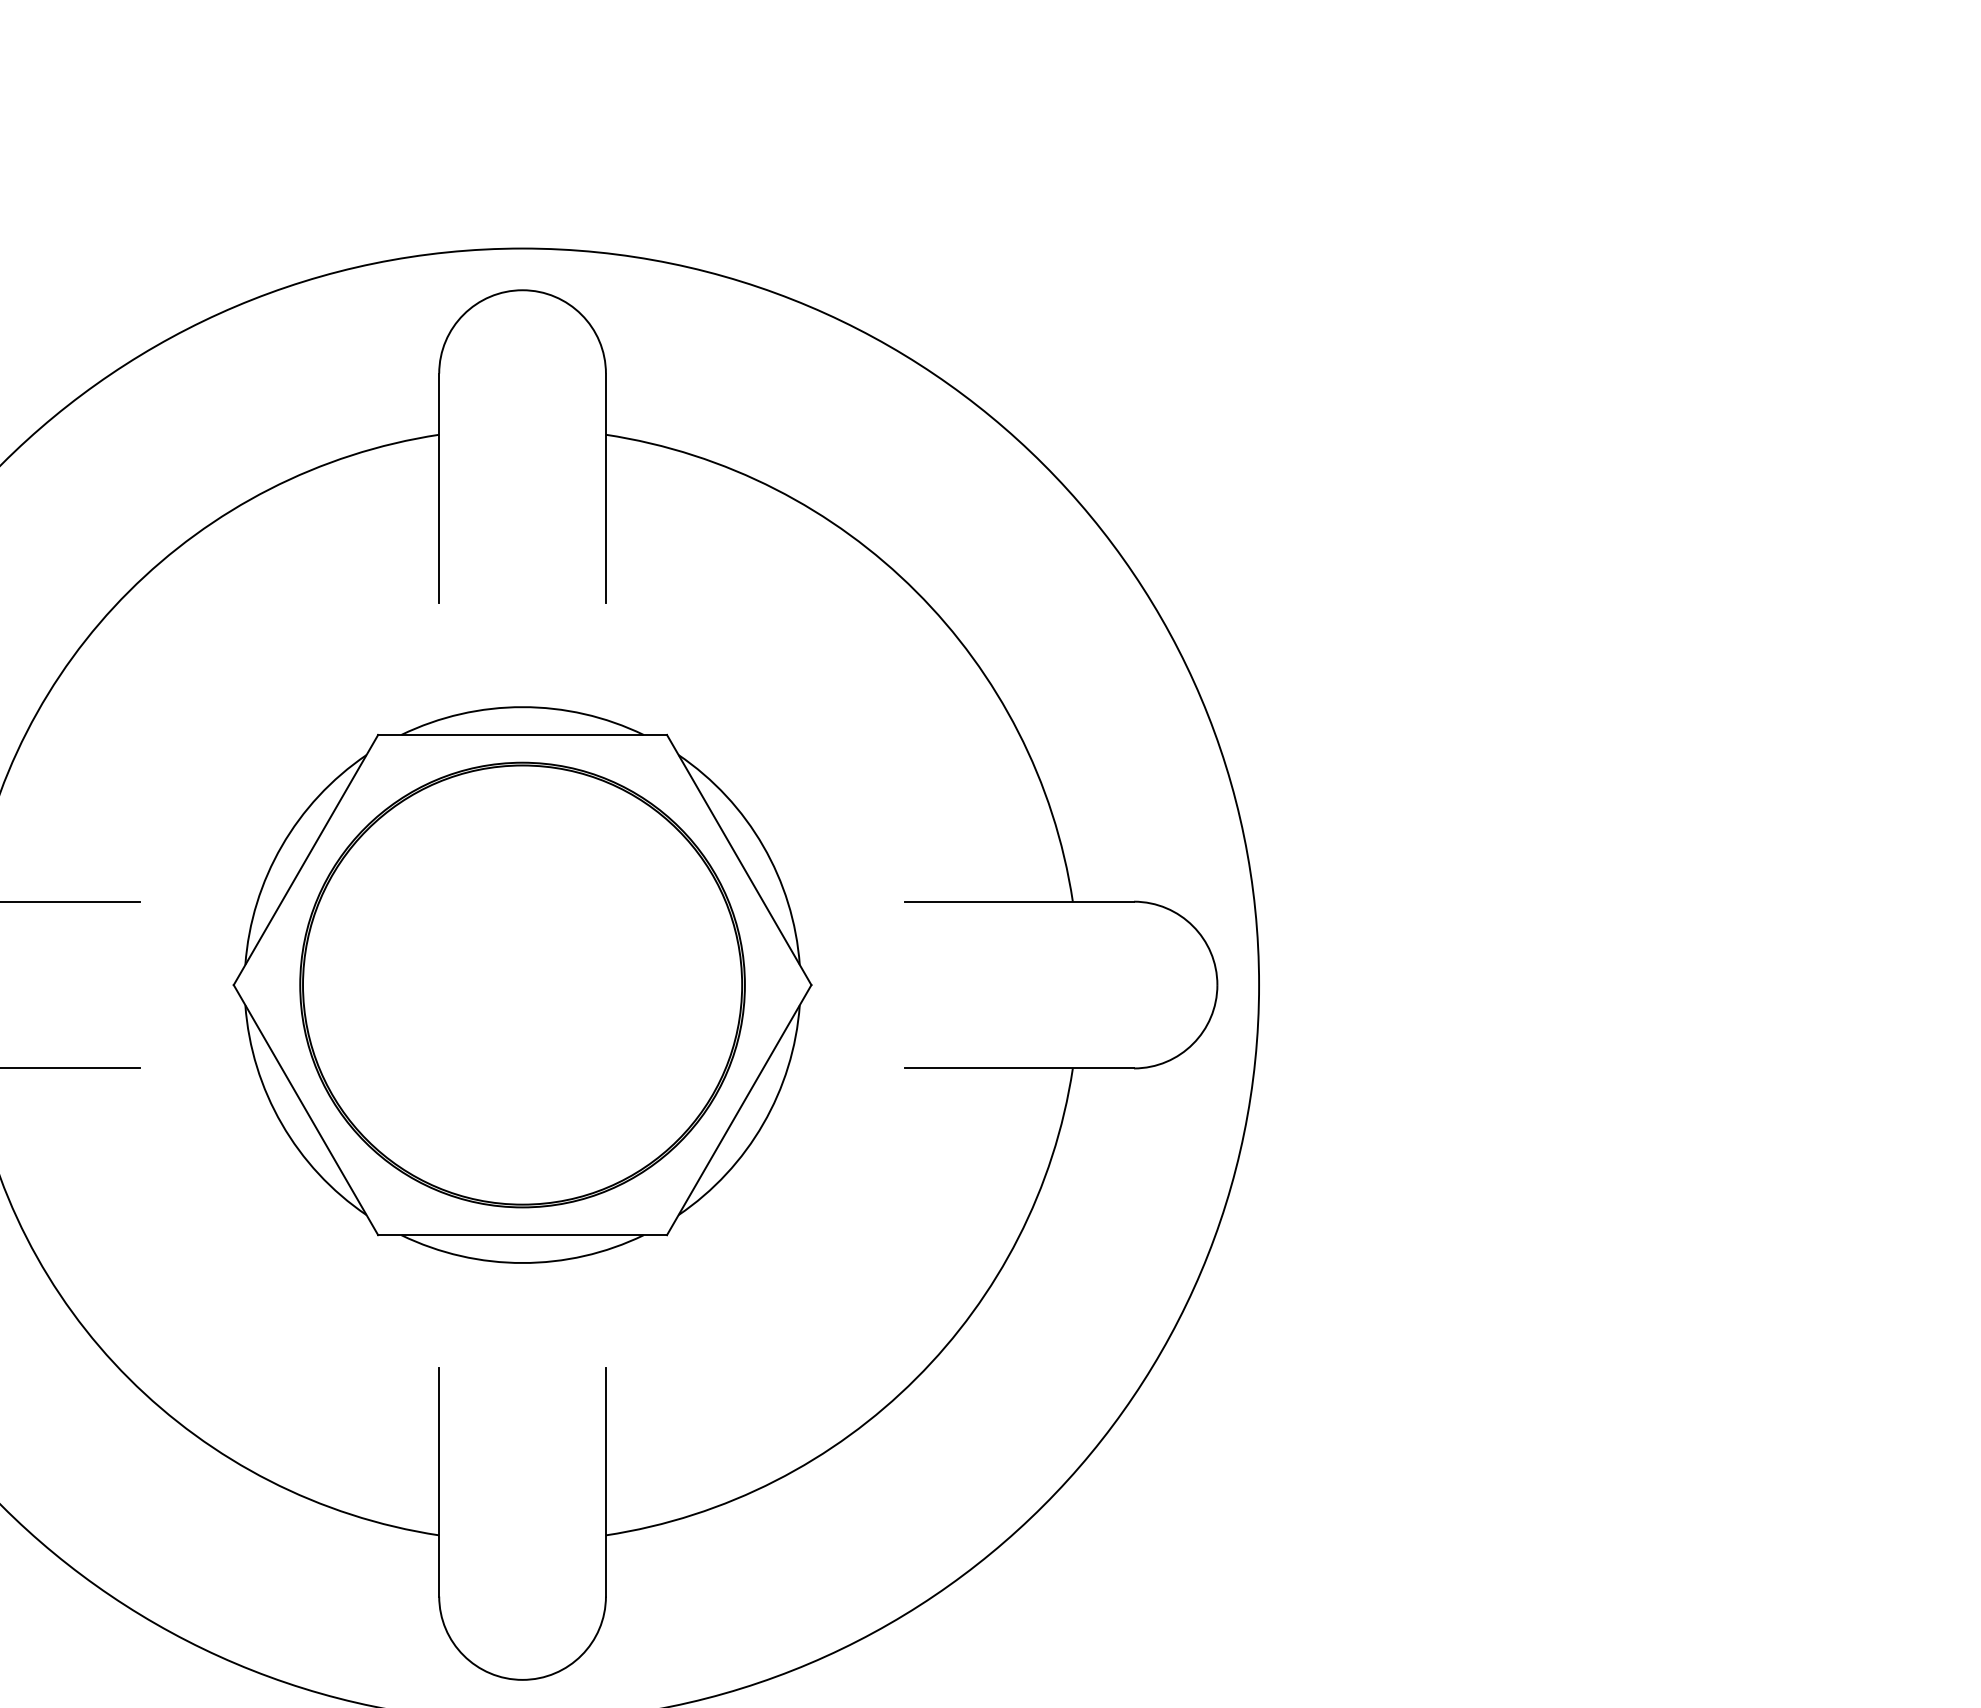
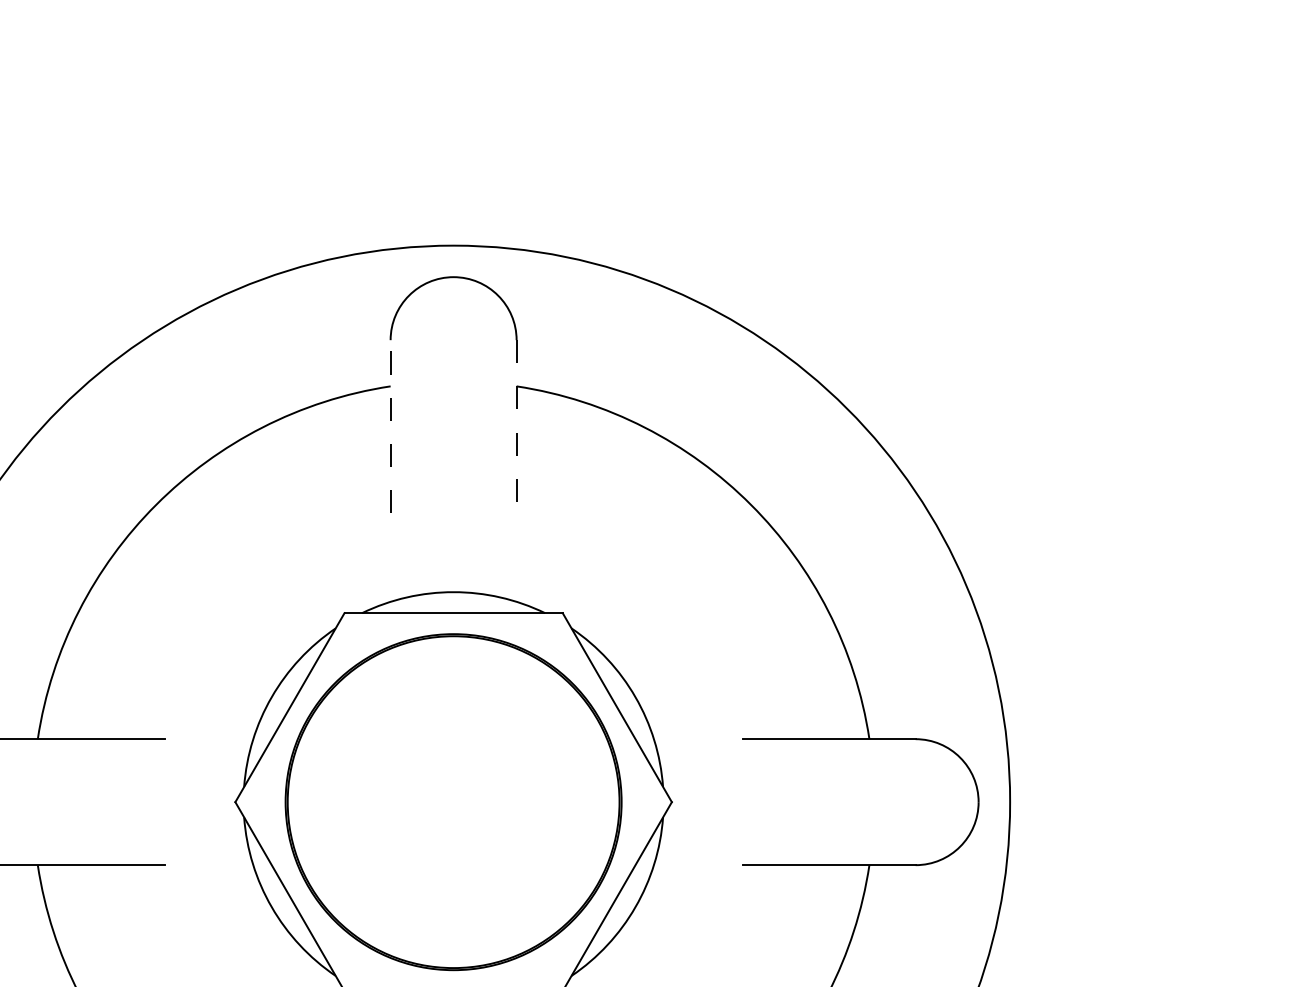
line: (439, 487) -> (390, 426), solid -> dashed
line: (605, 488) -> (516, 426), solid -> dashed

